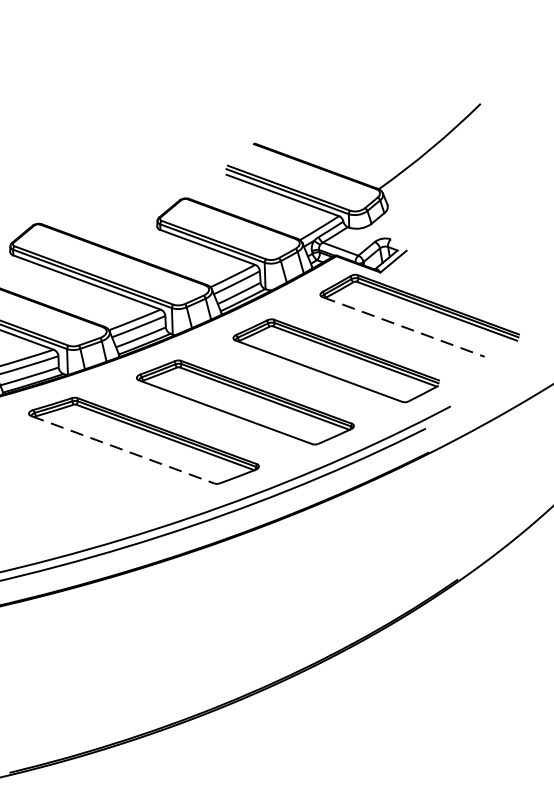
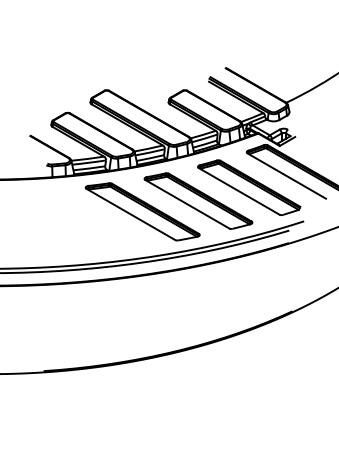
line: (404, 327) -> (287, 176), dashed -> solid
line: (123, 449) -> (131, 214), dashed -> solid

